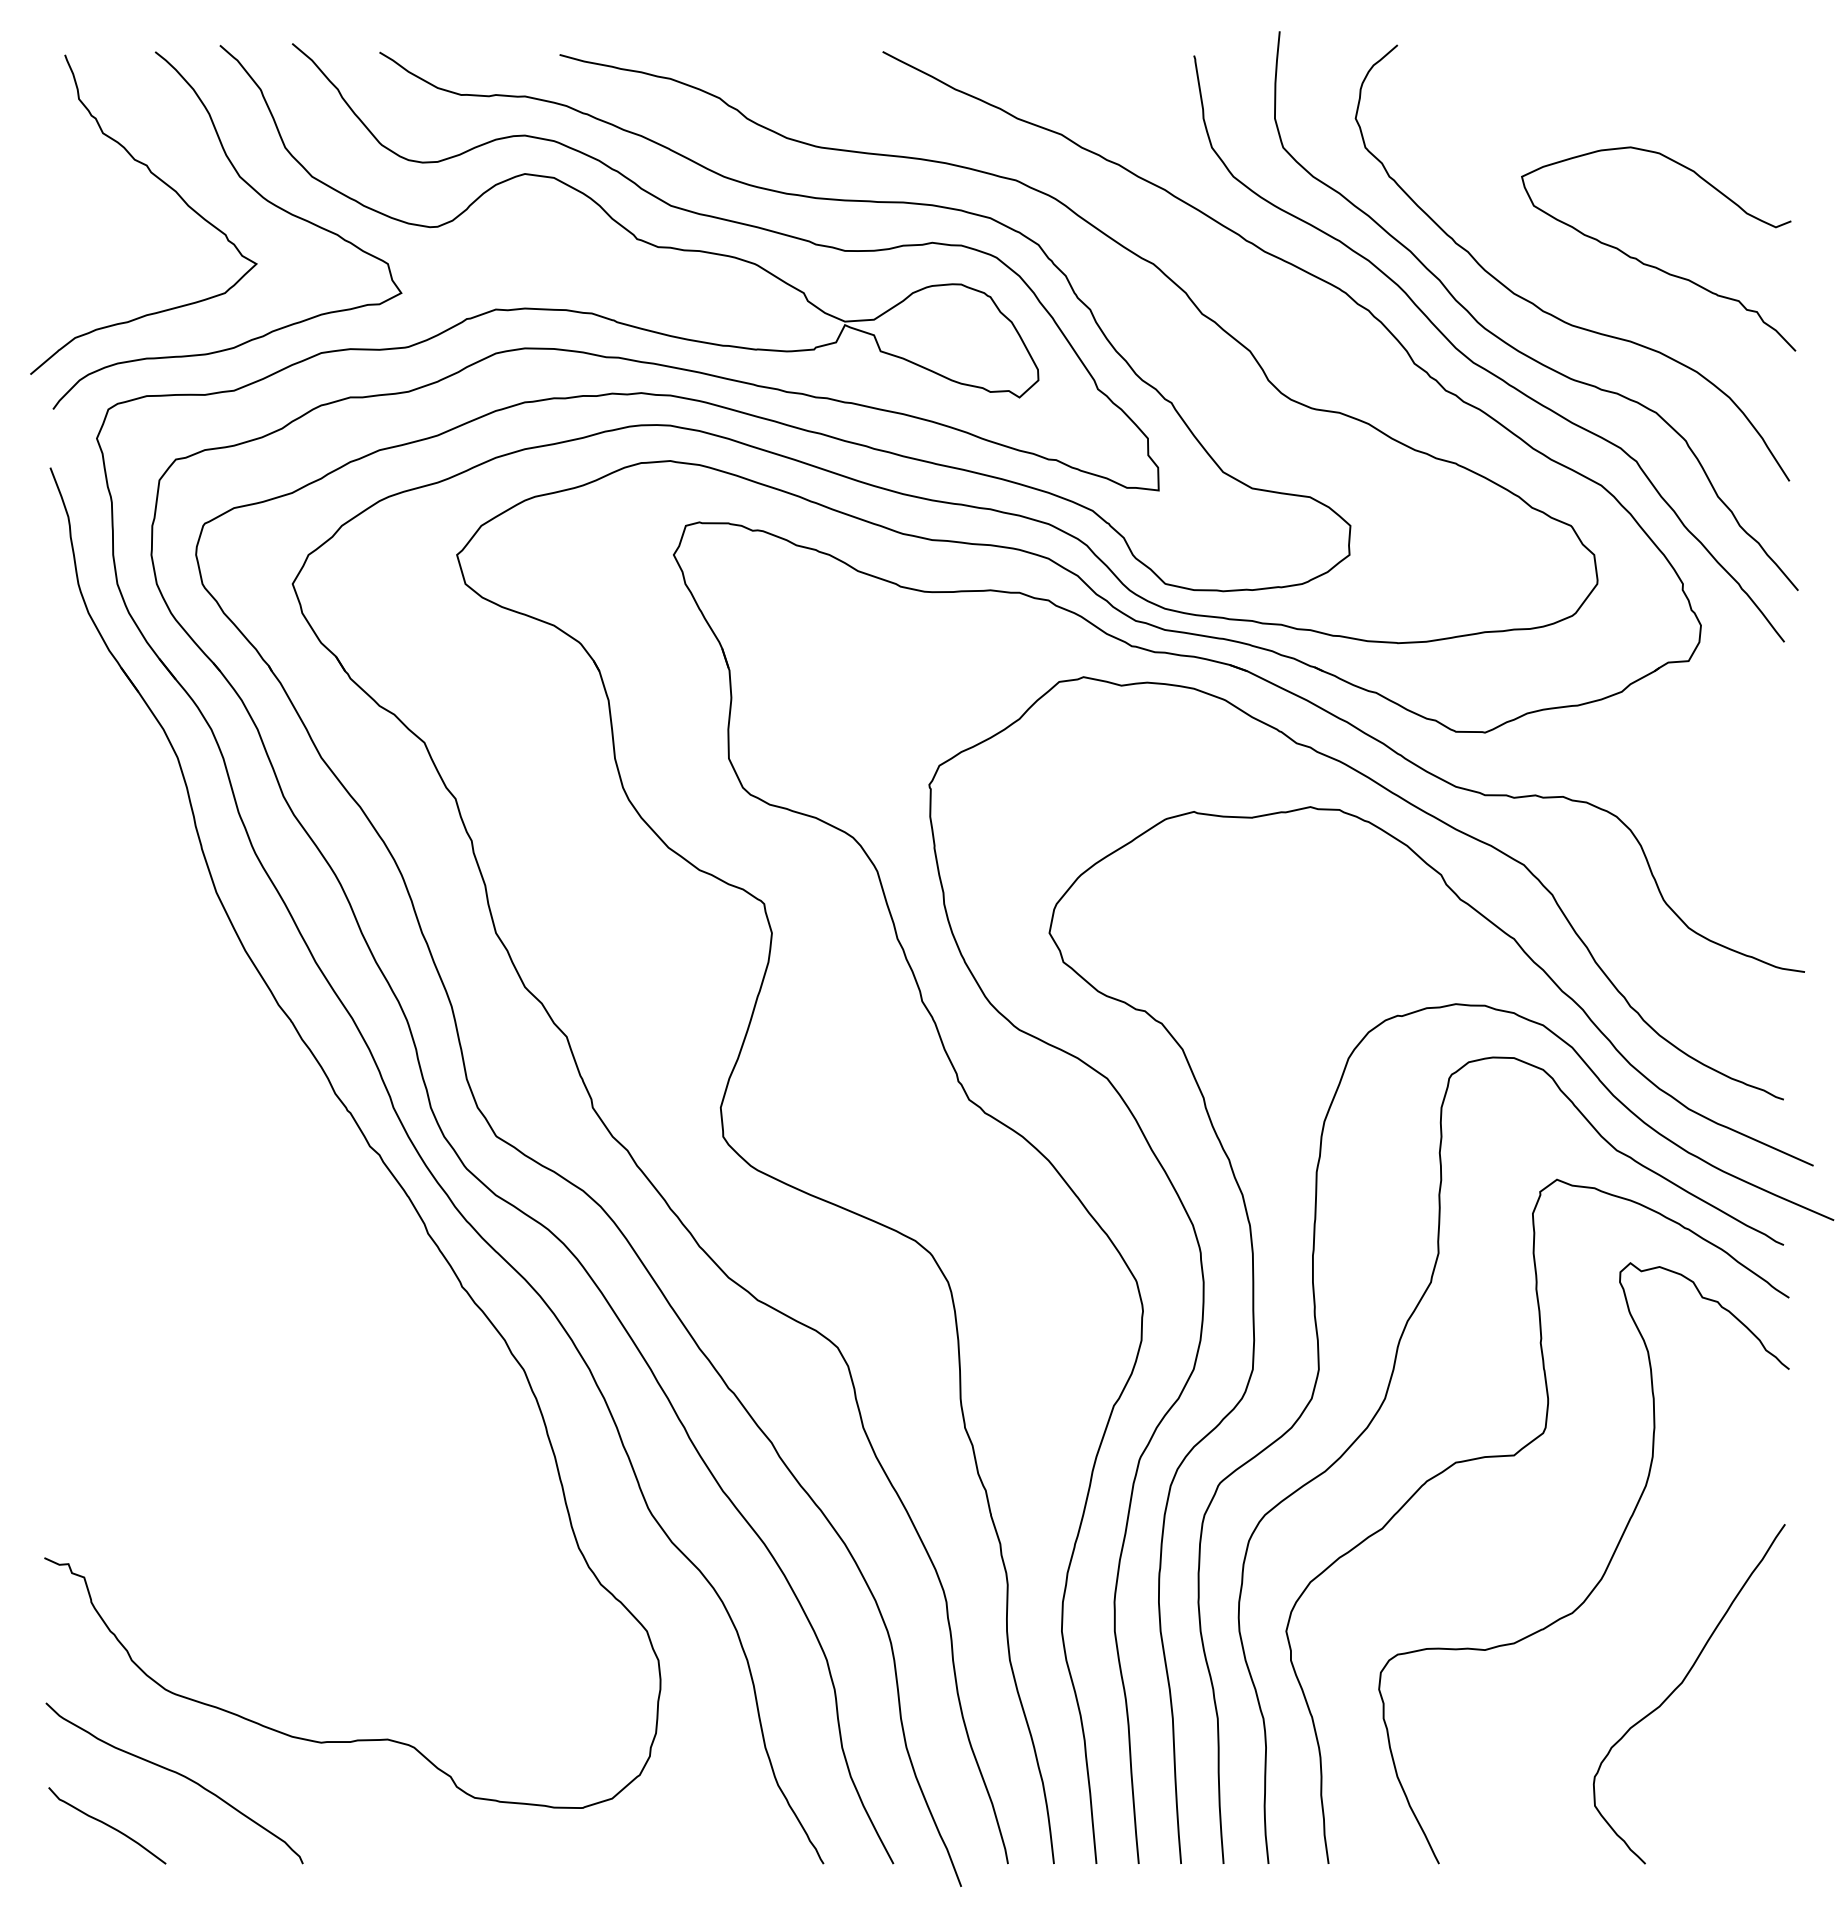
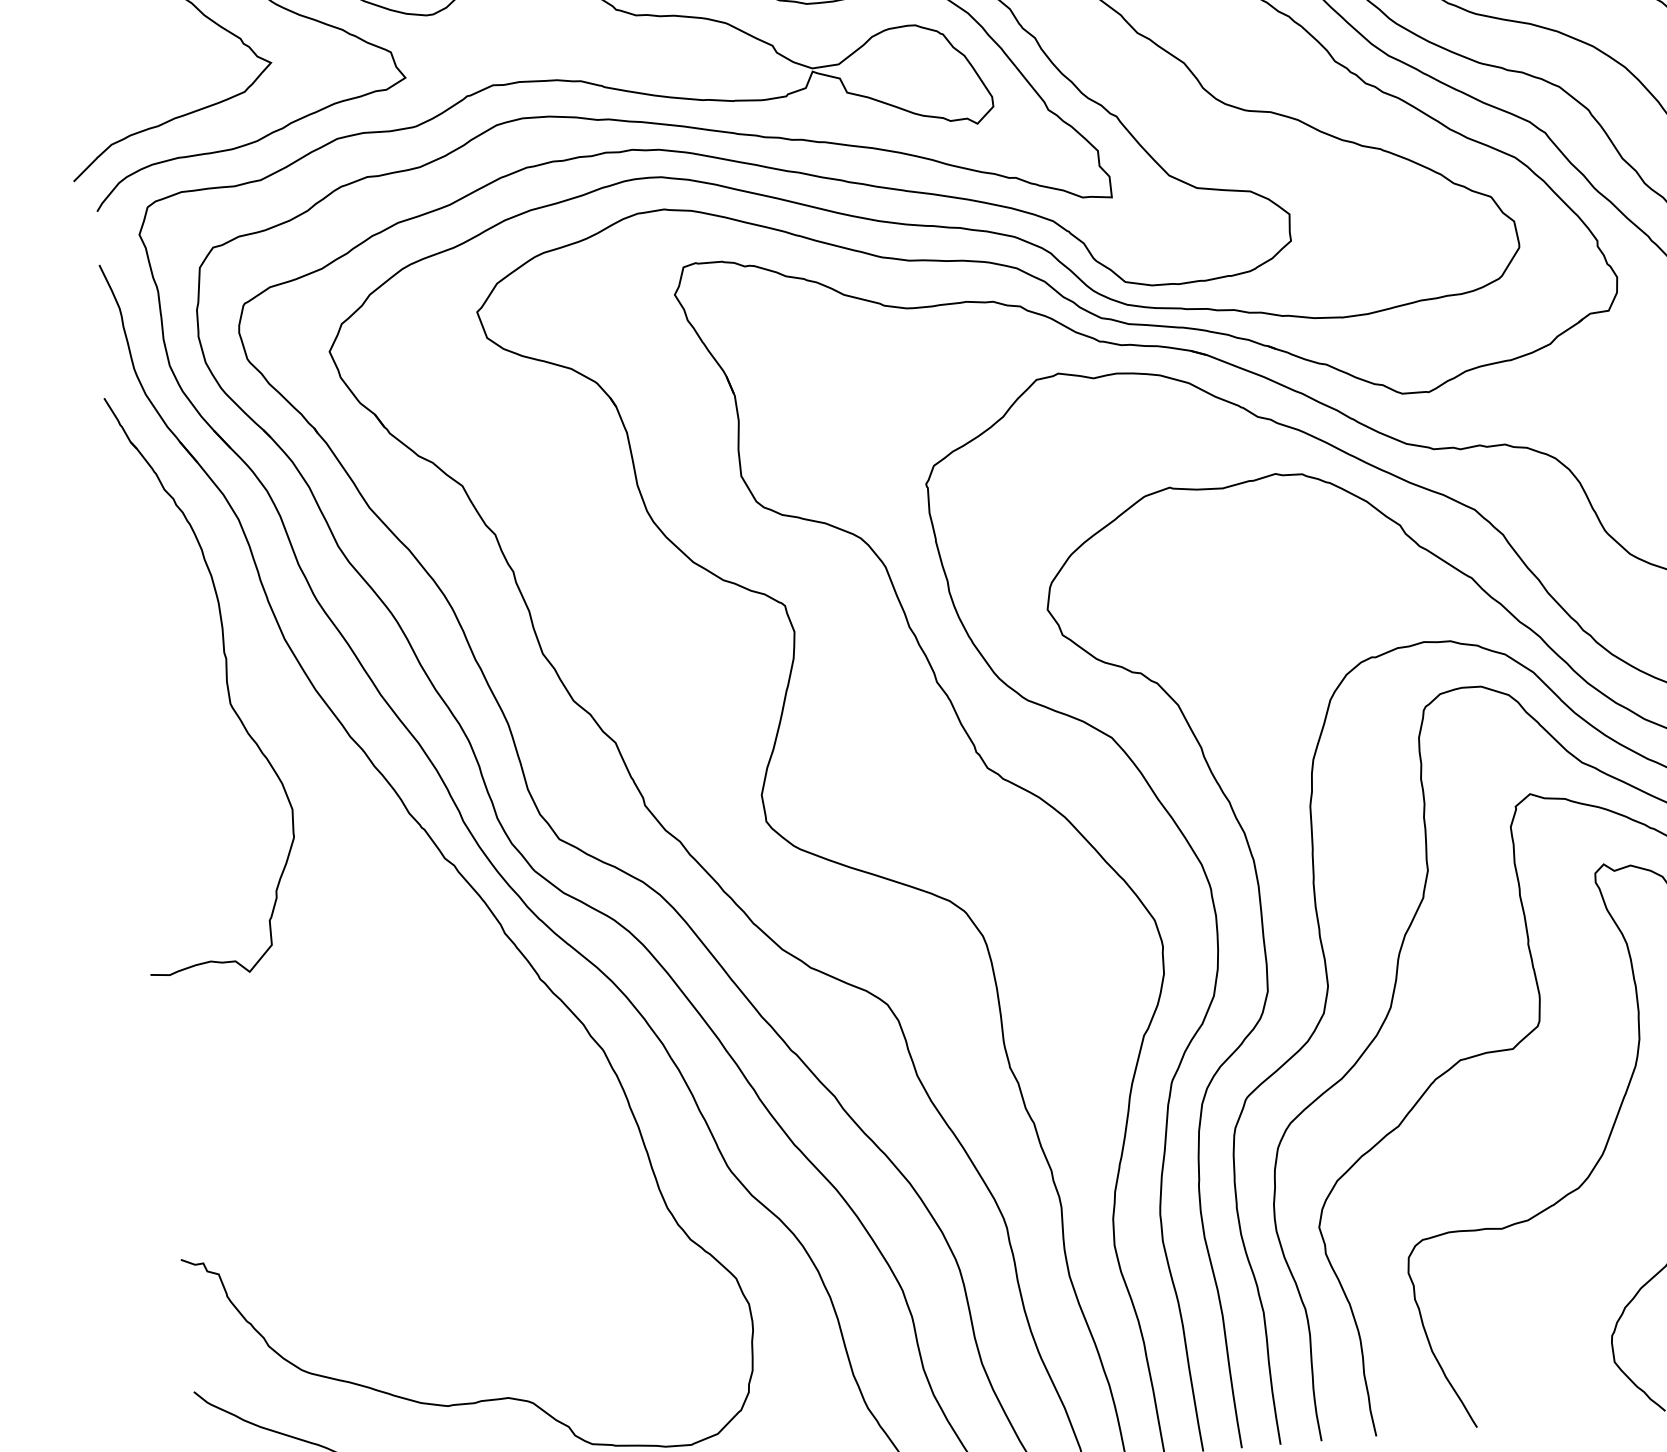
part: (148, 932) -> (225, 681), added

